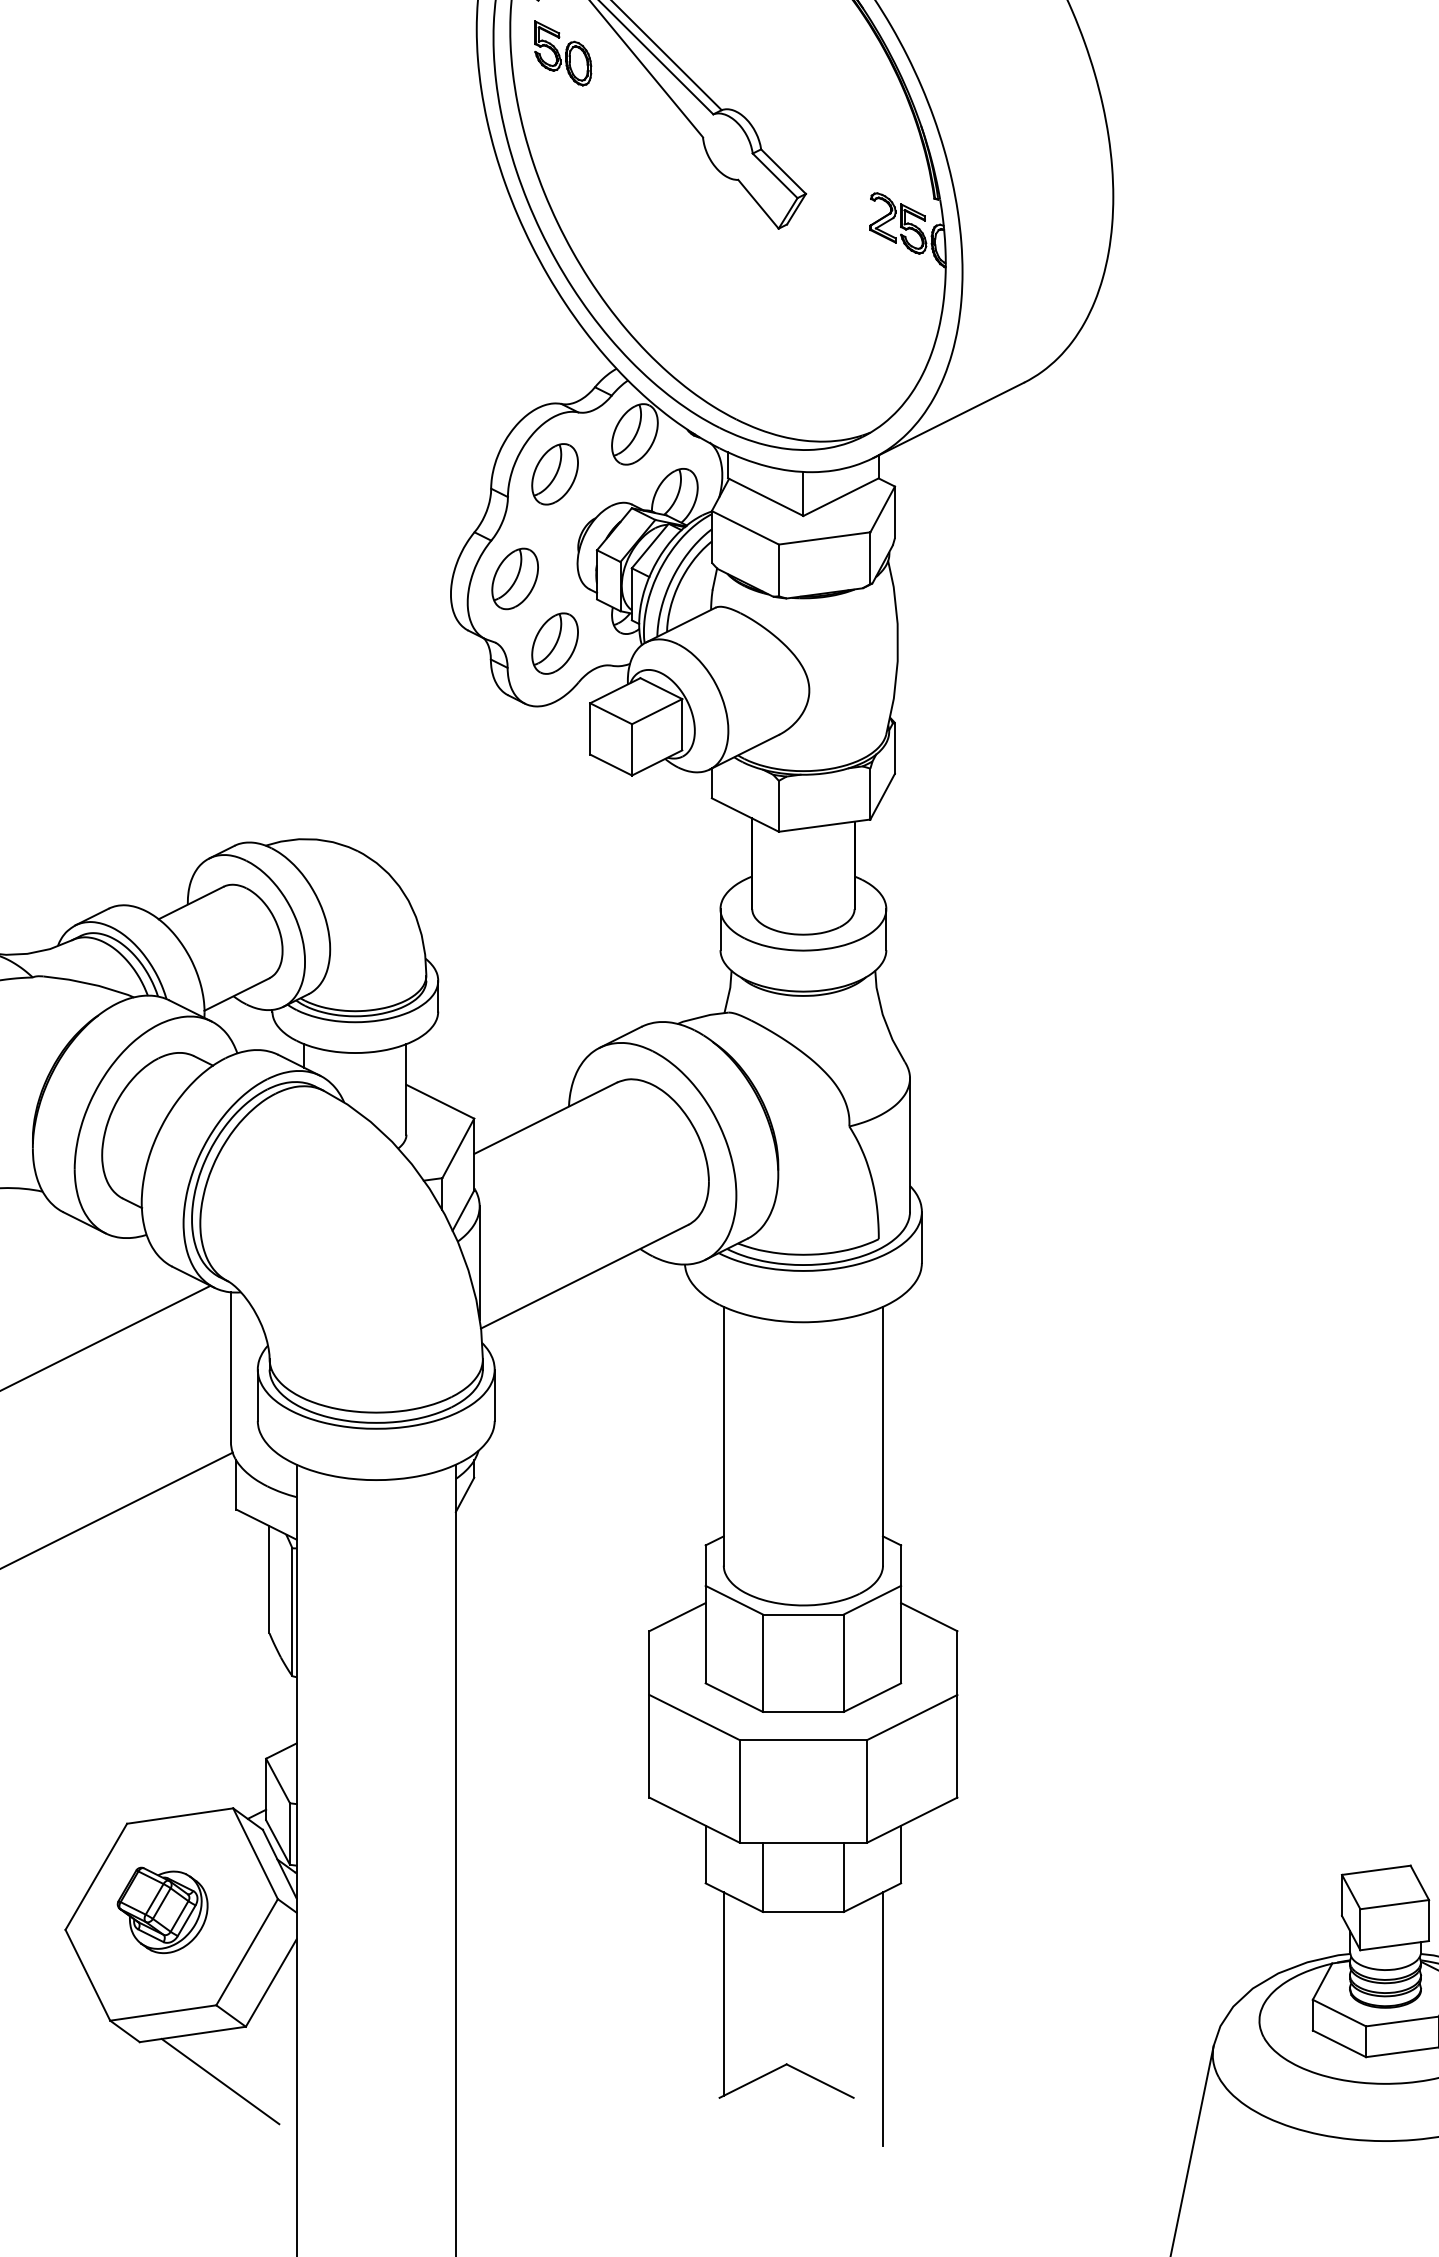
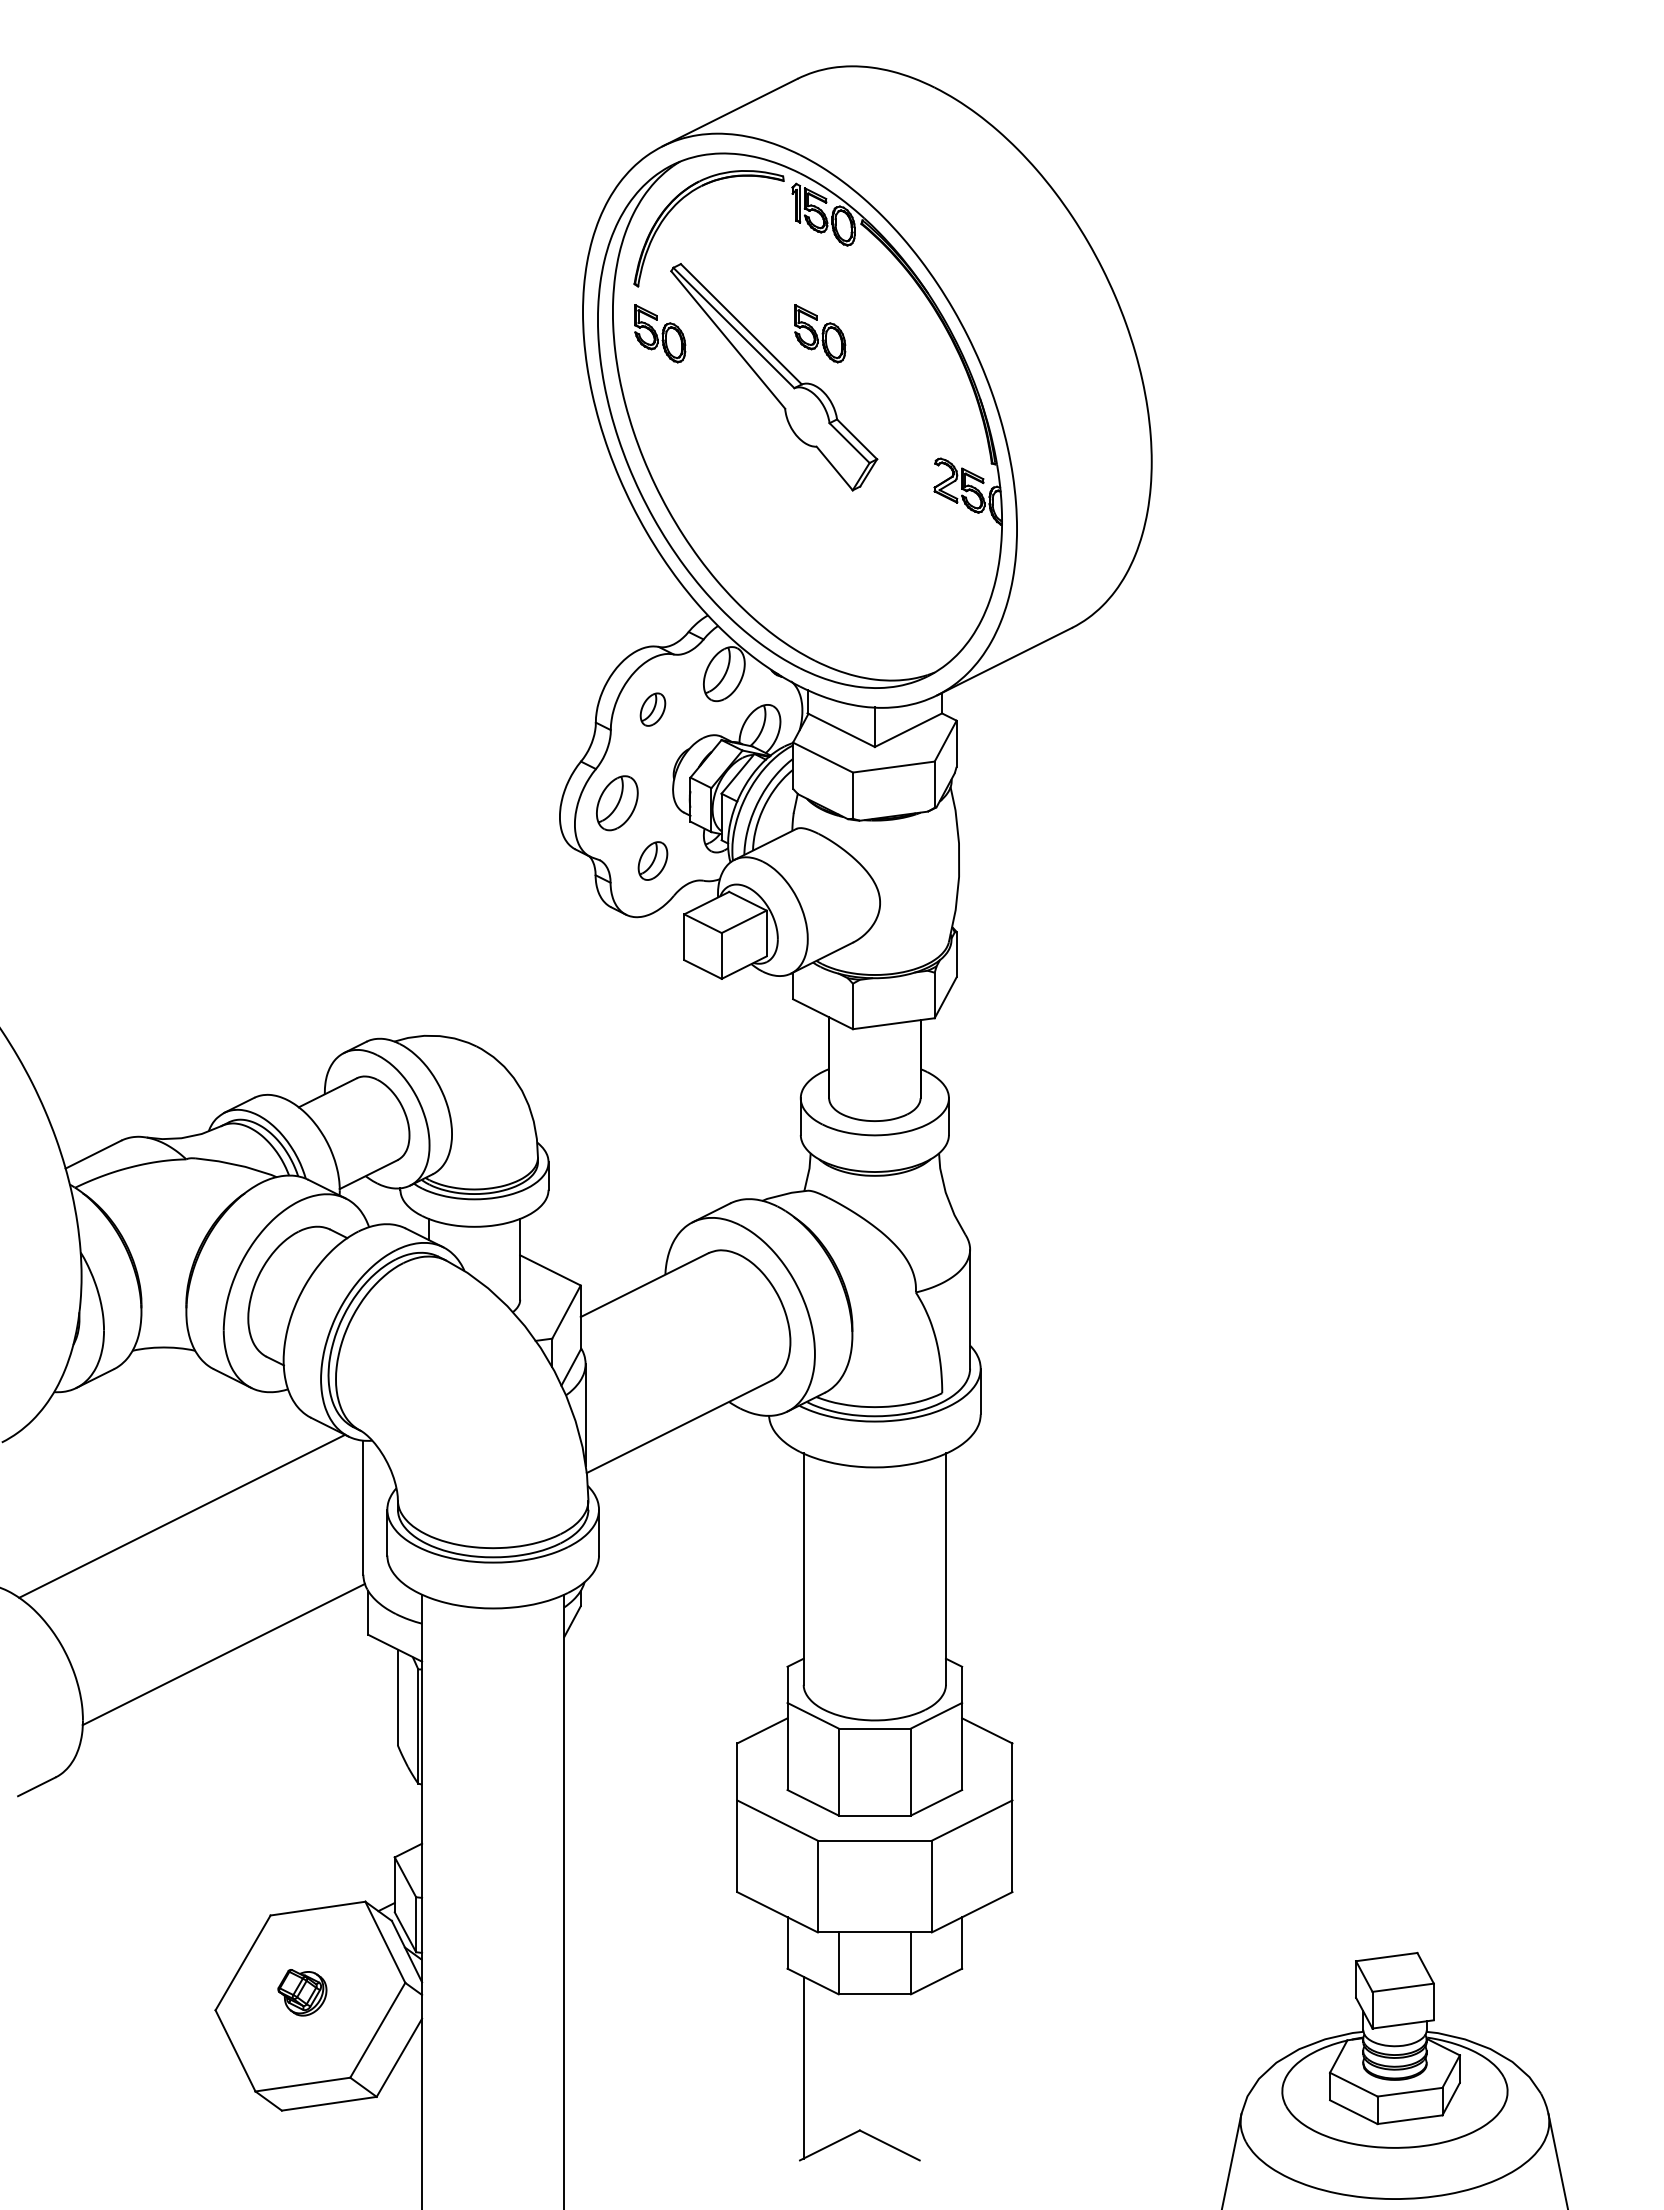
part: (742, 53) -> (820, 333), added
part: (554, 474) -> (652, 709), size x0.6
part: (554, 643) -> (652, 860), size x0.7
part: (162, 1909) -> (302, 1992), size x0.6
line: (882, 2018) -> (945, 2089), removed
line: (219, 2081) -> (353, 2145), removed

